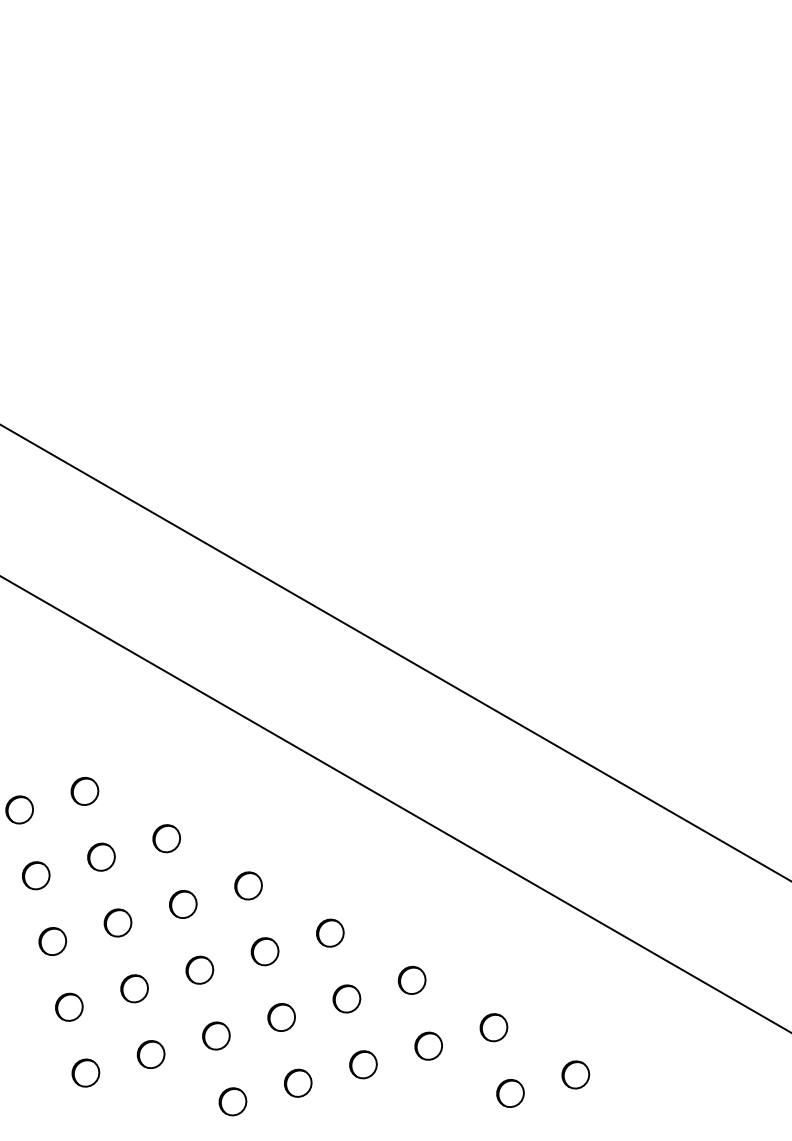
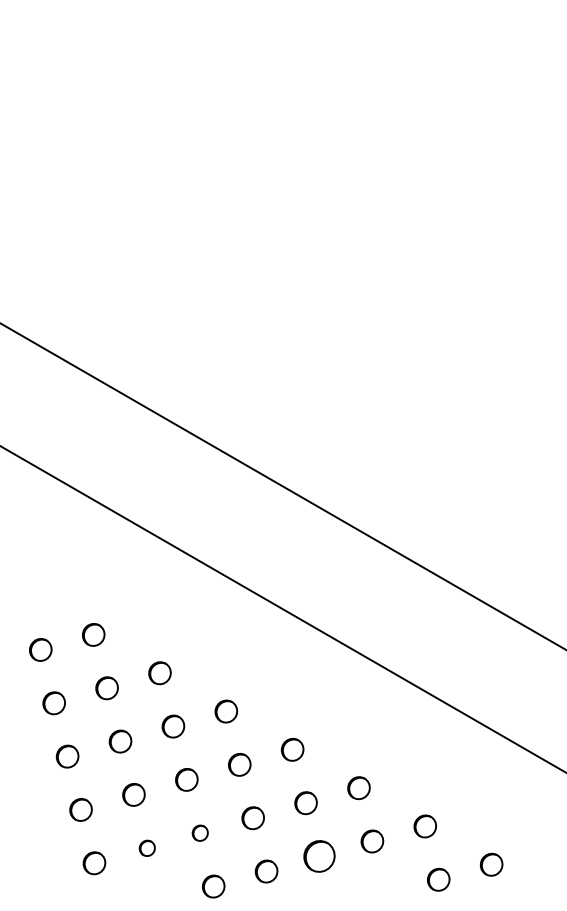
part: (216, 1035) -> (200, 832), size x0.7
part: (150, 1054) -> (146, 848), size x0.7
part: (363, 1064) -> (319, 856), size x1.4

